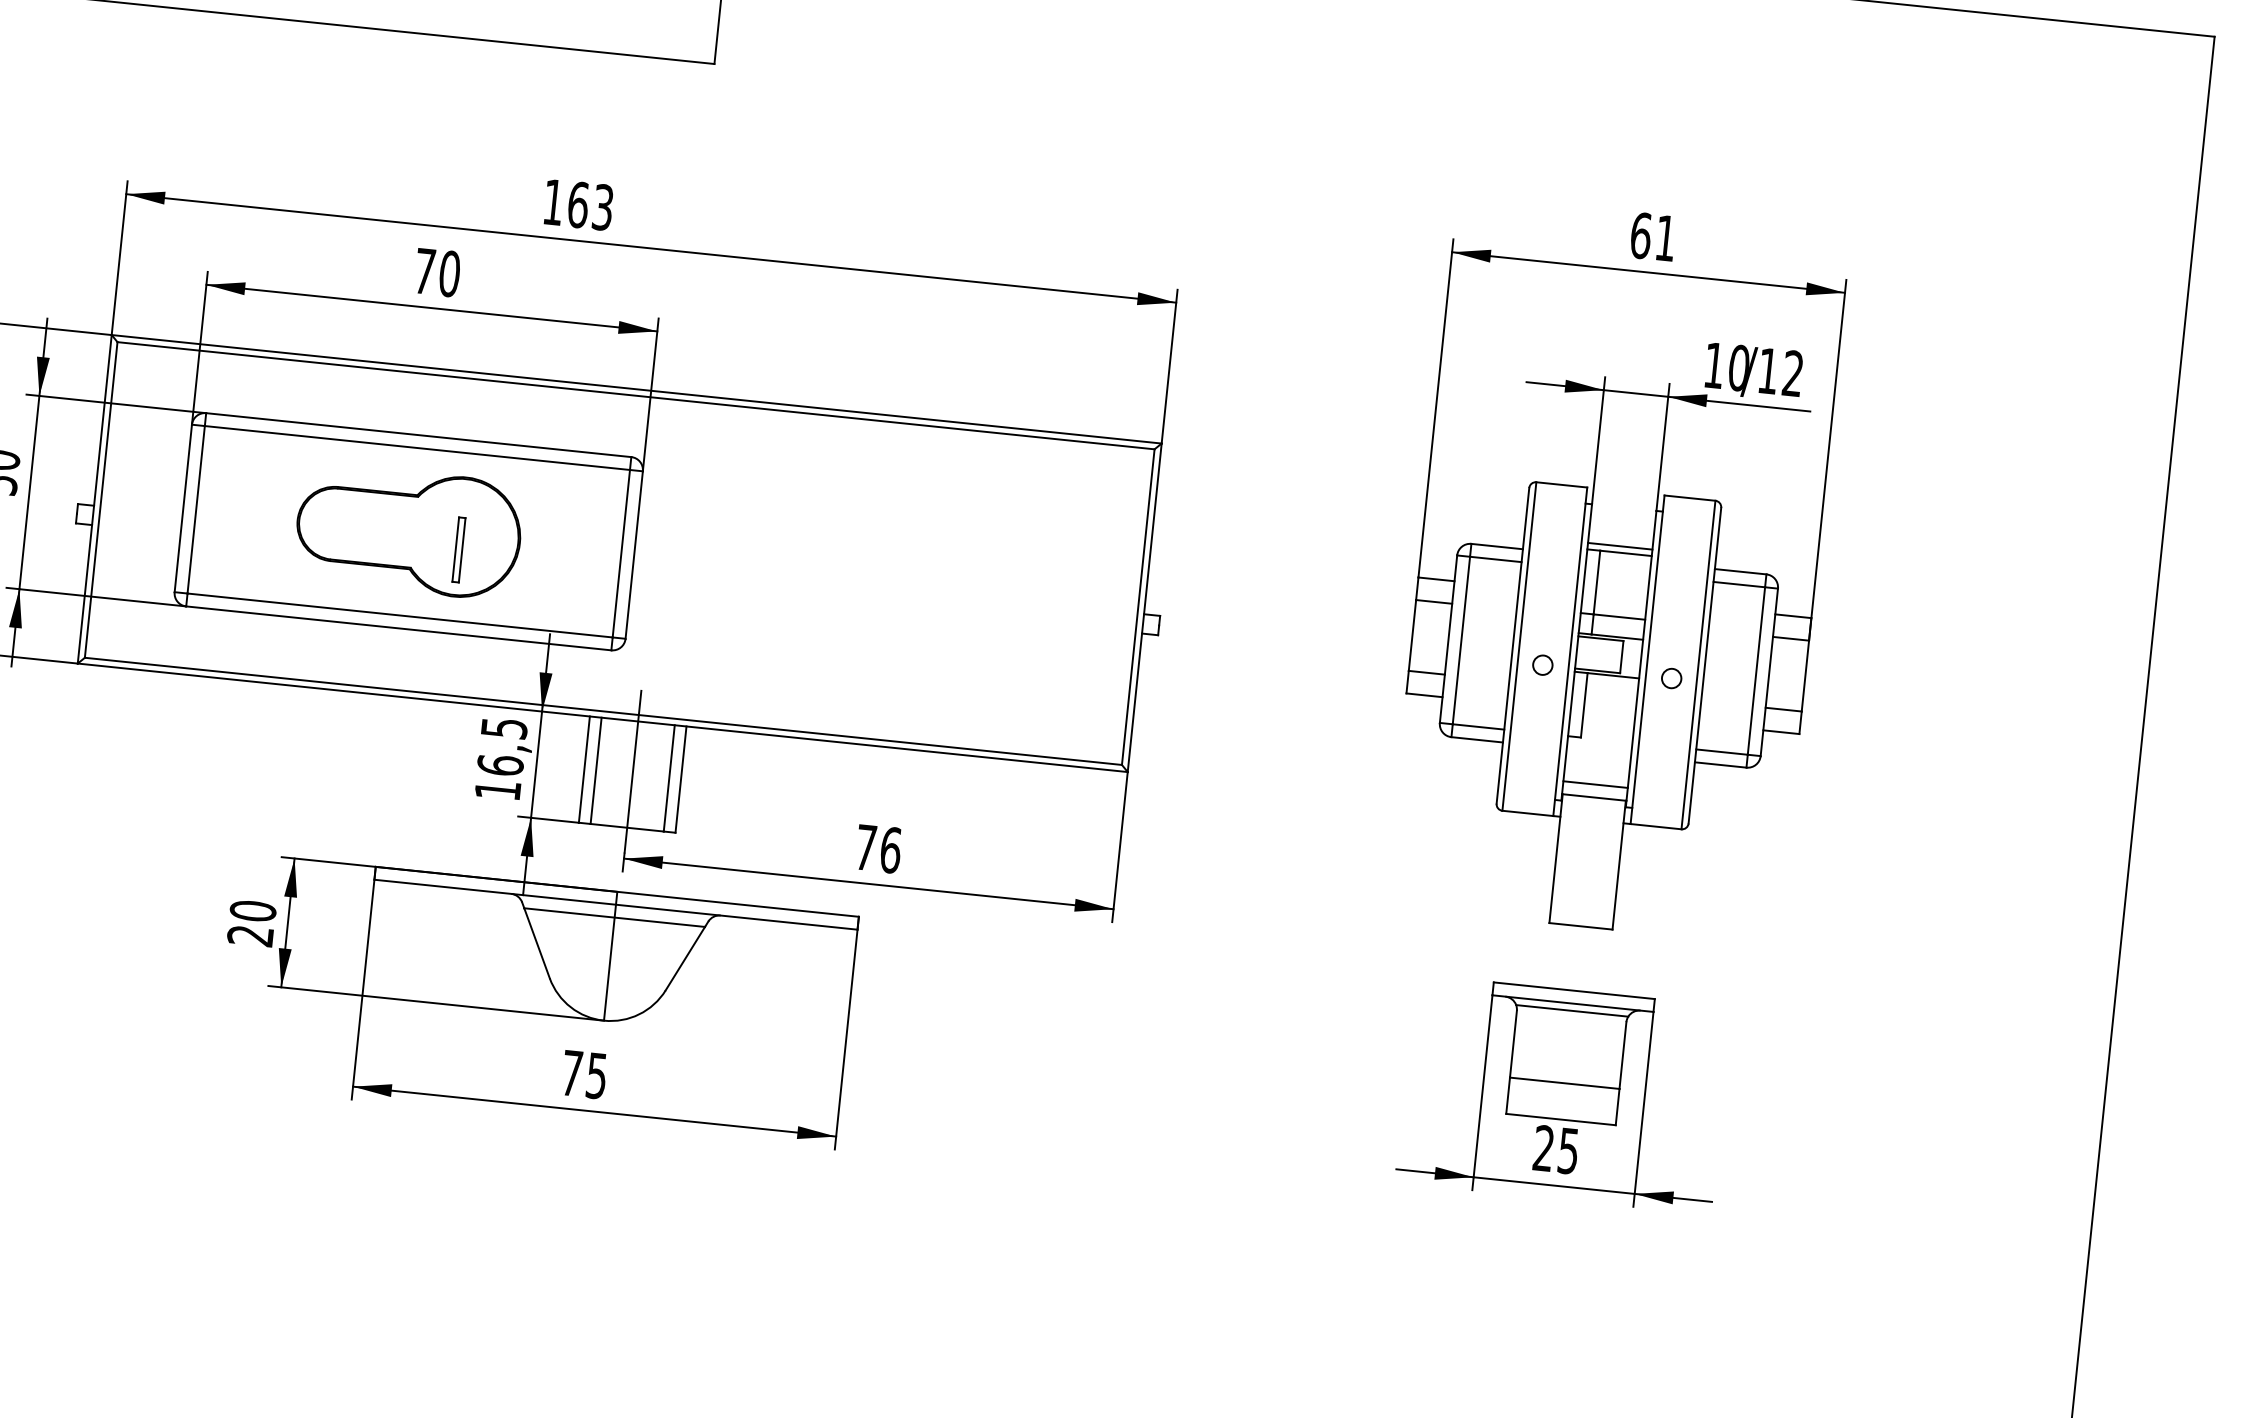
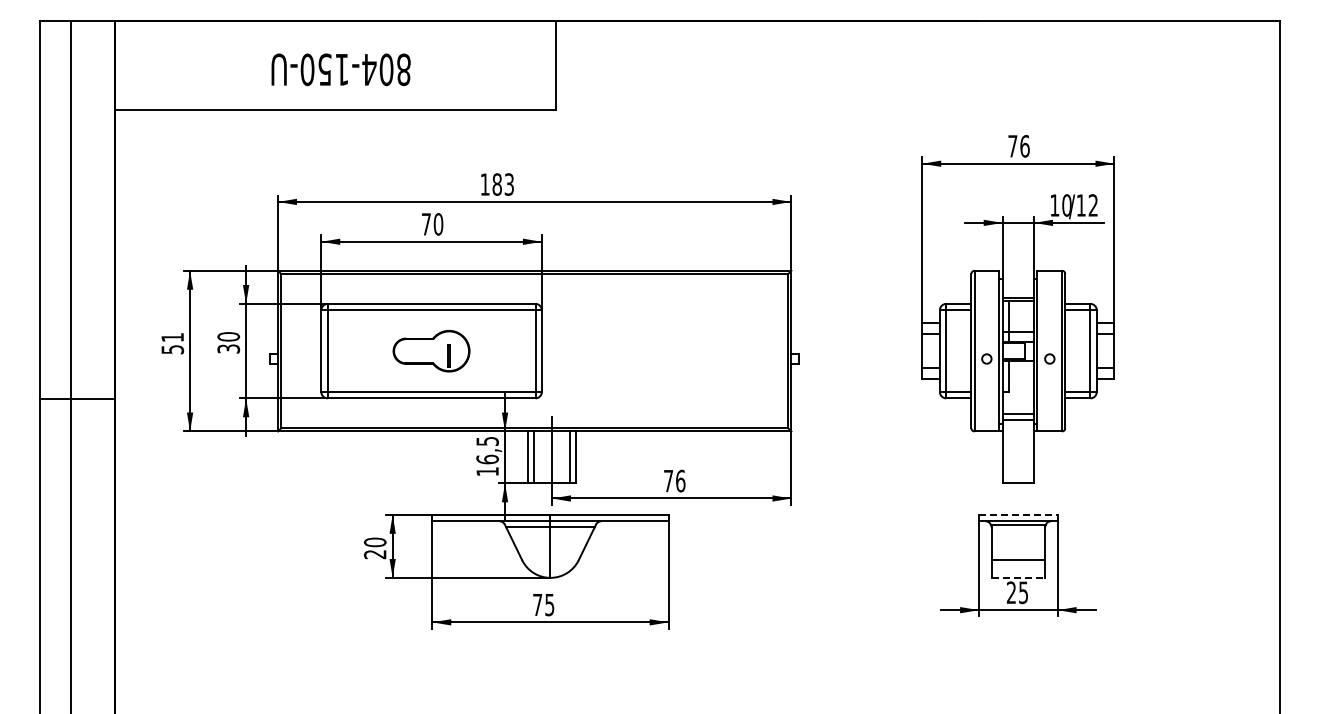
text: (578, 204) -> (497, 184), 163 -> 183
text: (1652, 237) -> (1018, 146), 61 -> 76
part: (408, 532) -> (431, 351), size x0.7
line: (1574, 989) -> (1018, 514), solid -> dashed
line: (1561, 1118) -> (1018, 577), solid -> dashed

